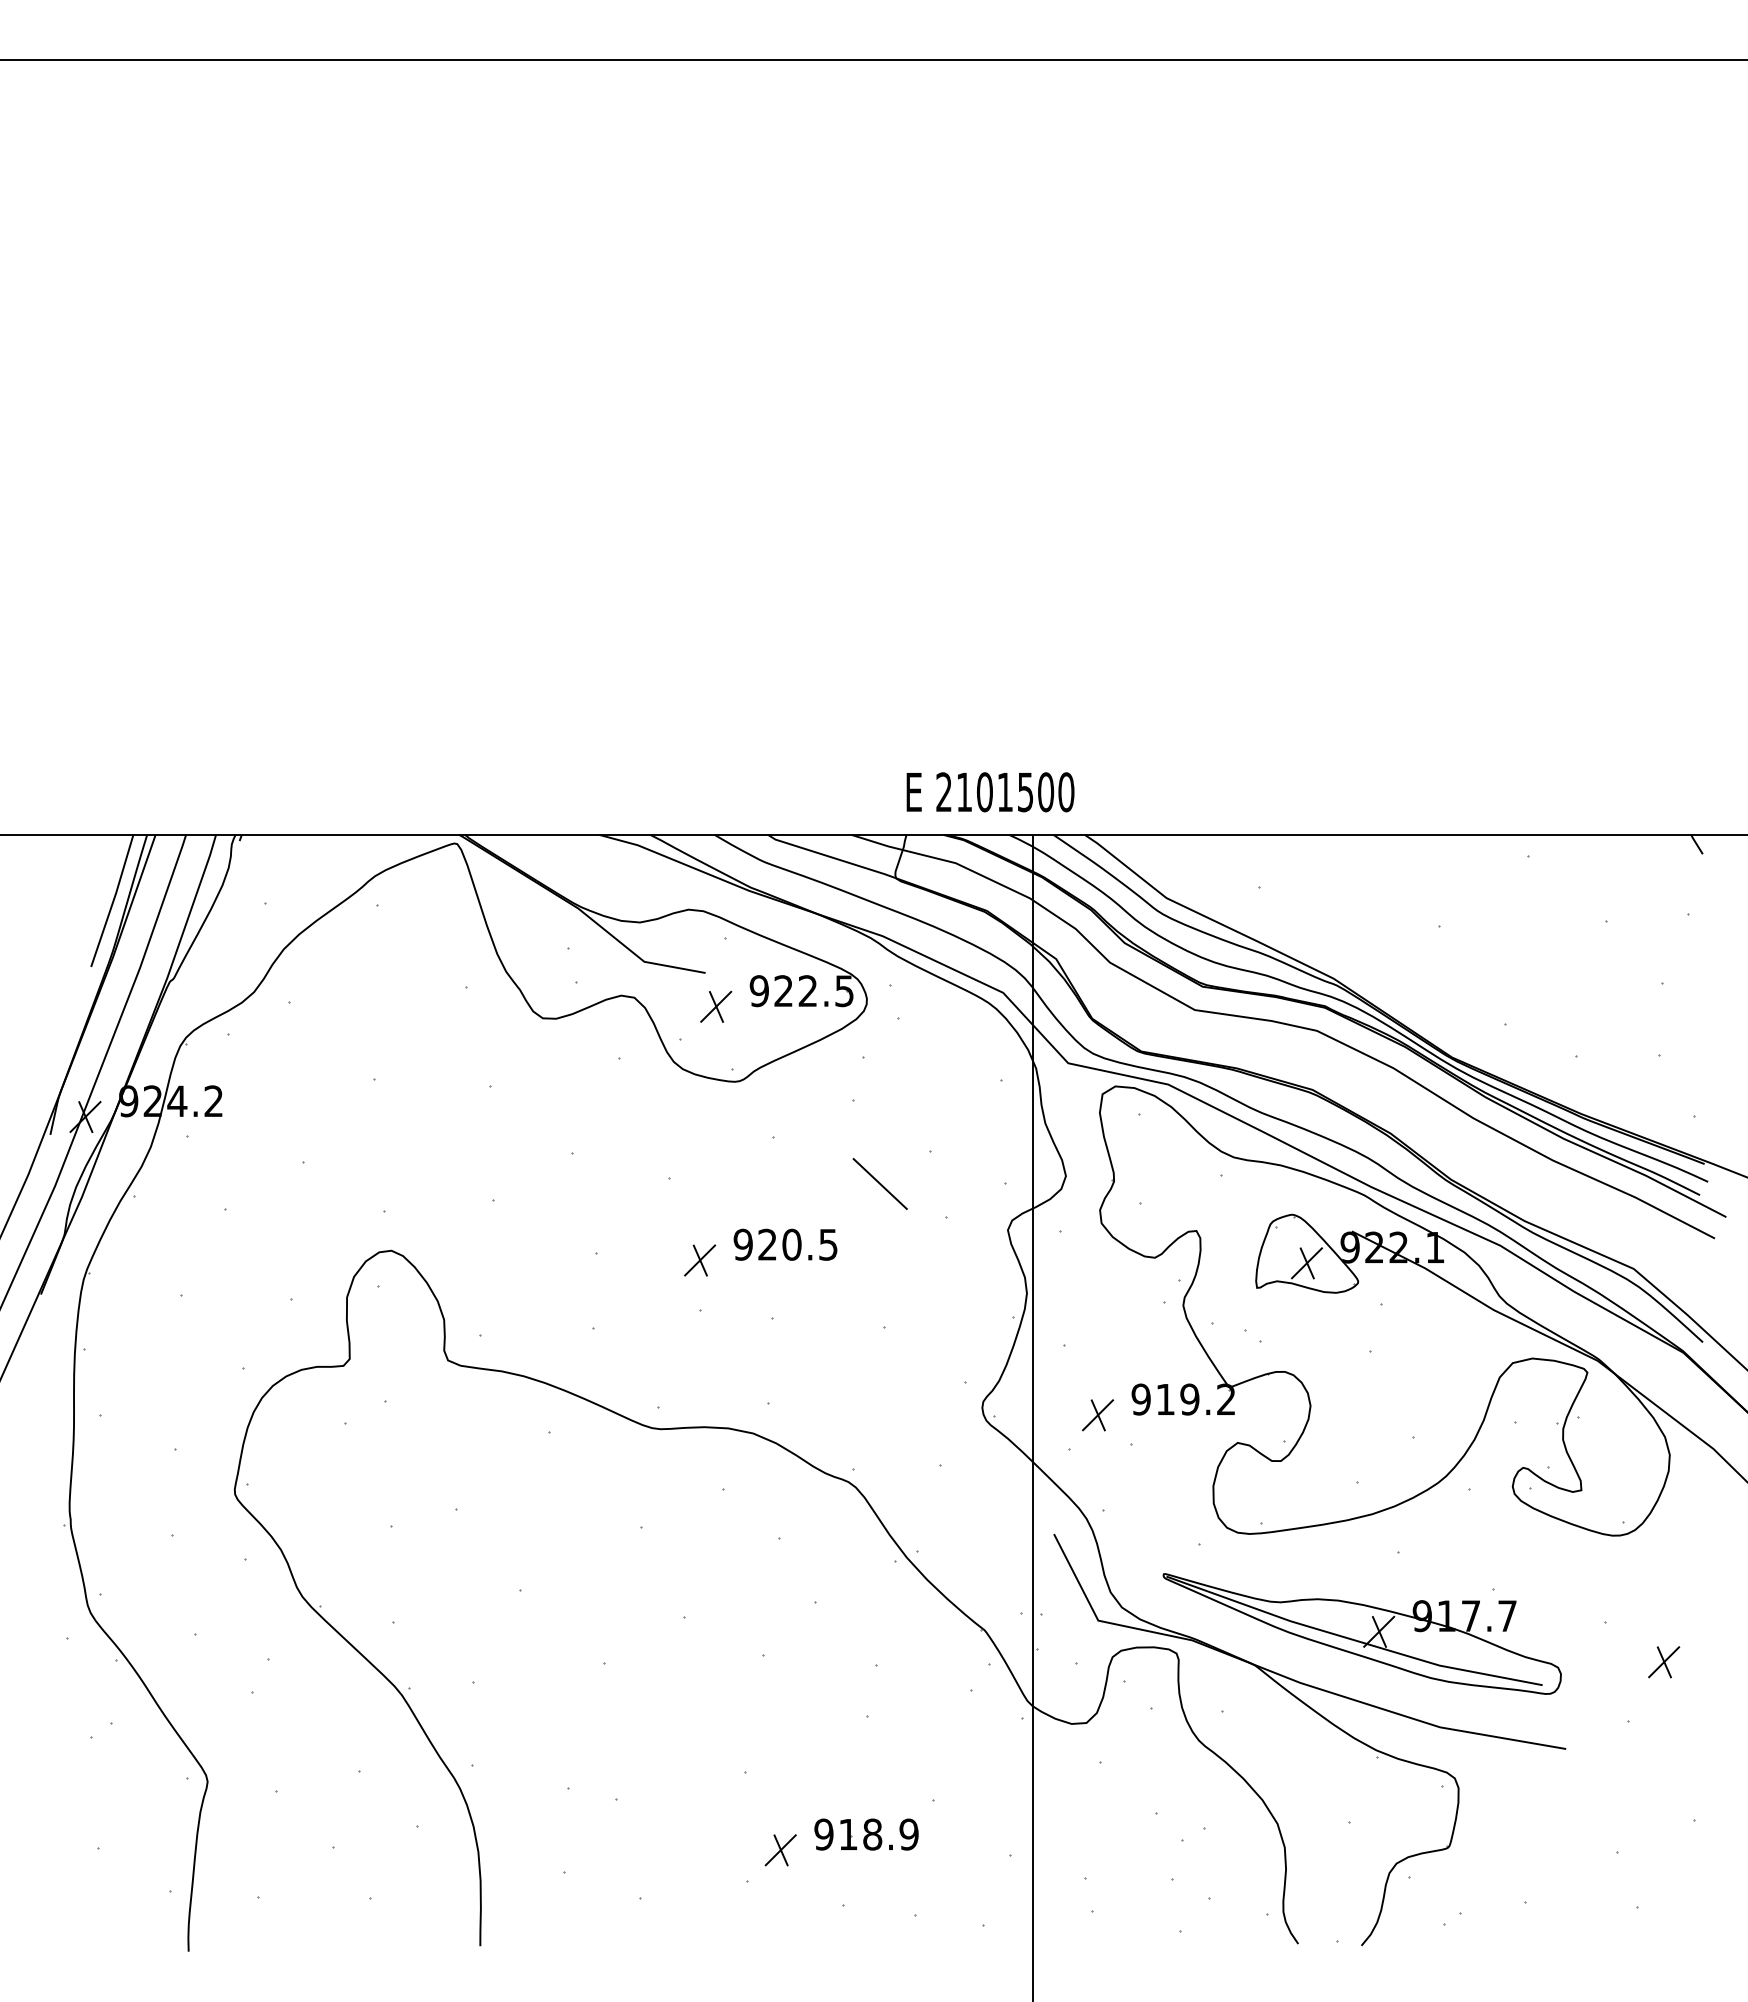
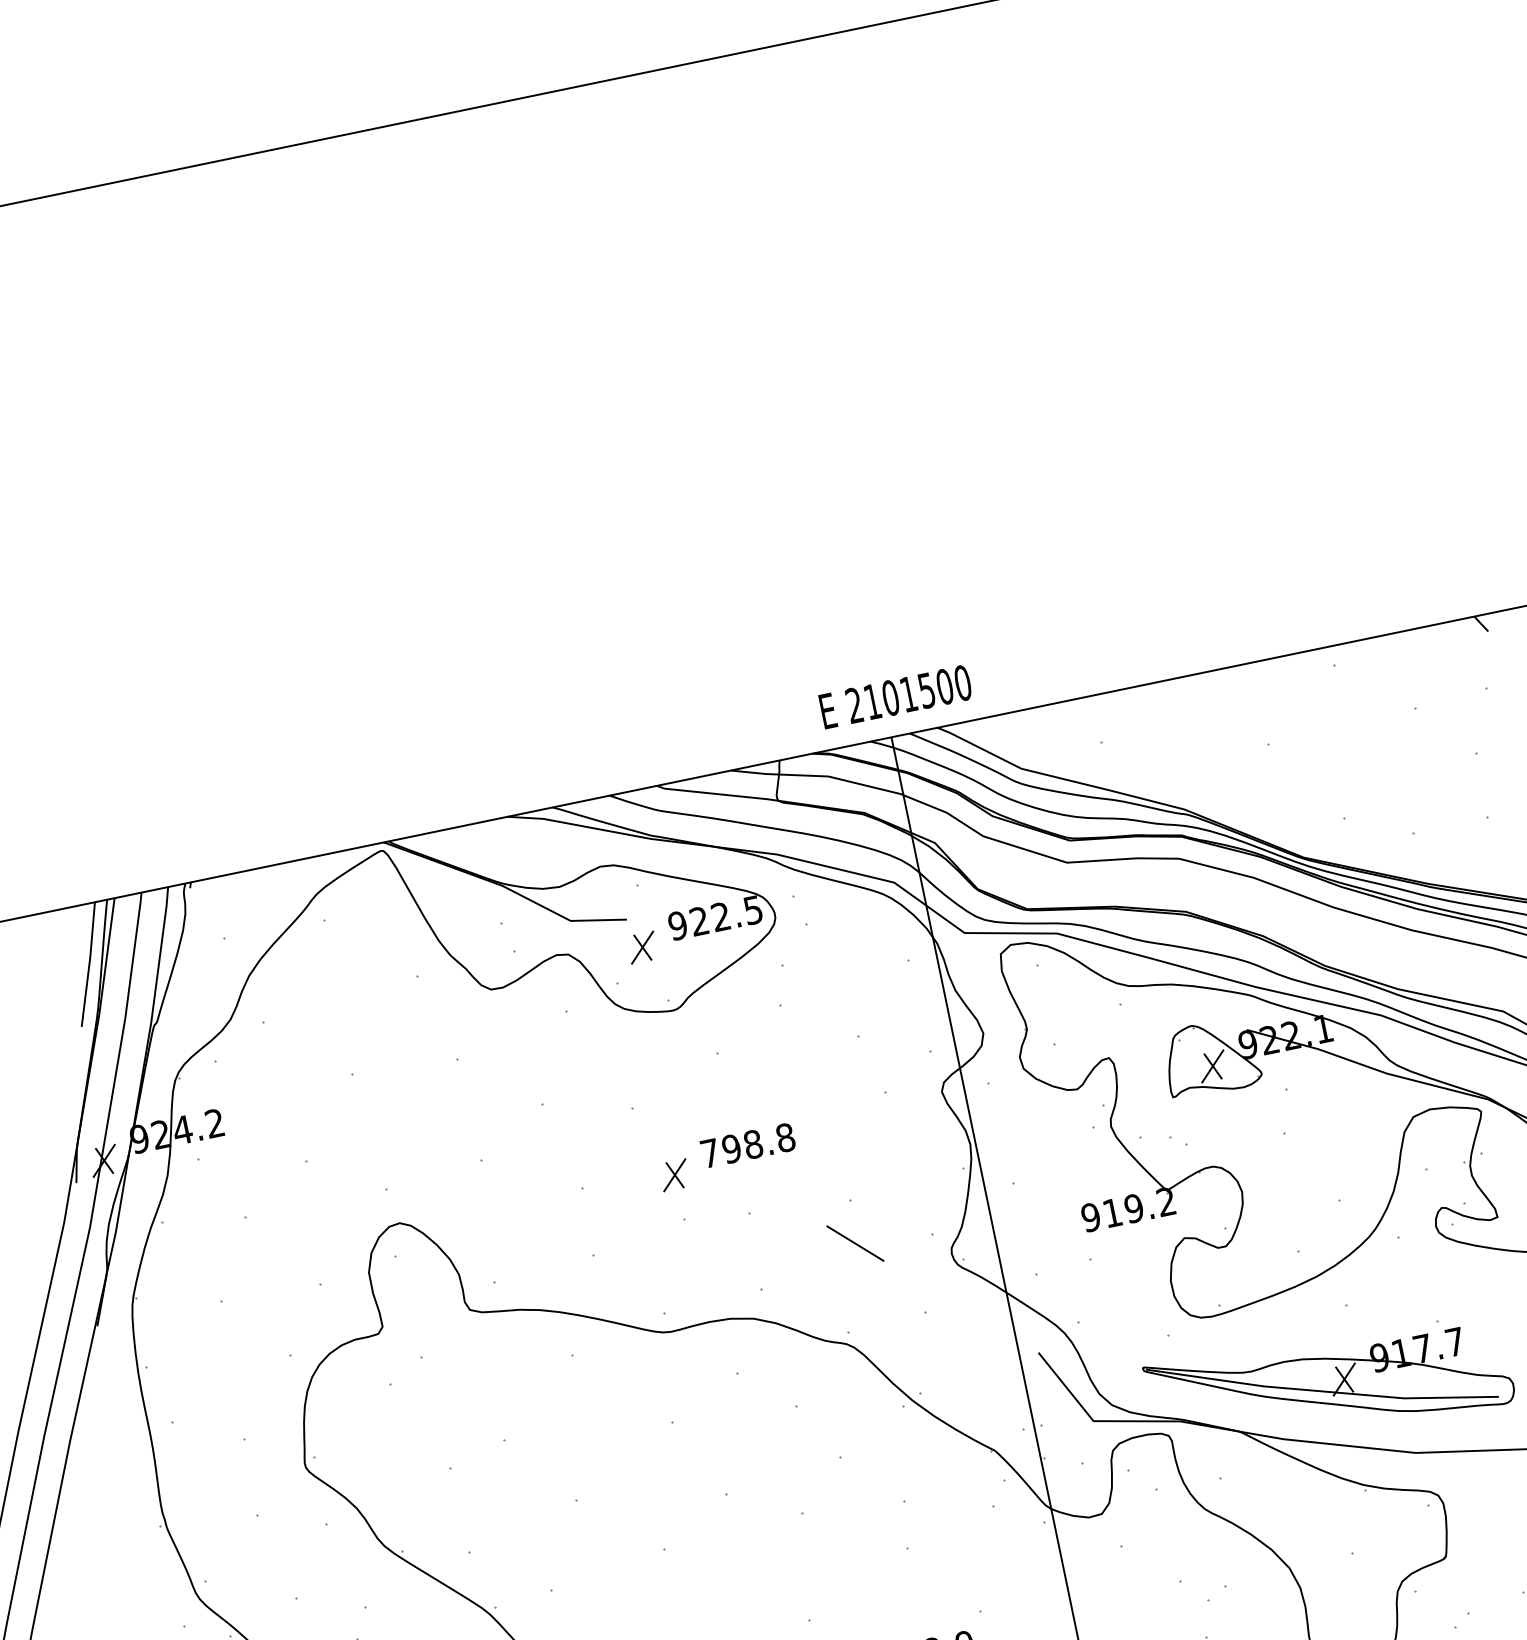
text: (990, 792) -> (895, 697), moved
line: (879, 1183) -> (854, 1243), moved
text: (785, 1244) -> (747, 1145), 920.5 -> 798.8
part: (1098, 1415) -> (1056, 1239), removed

